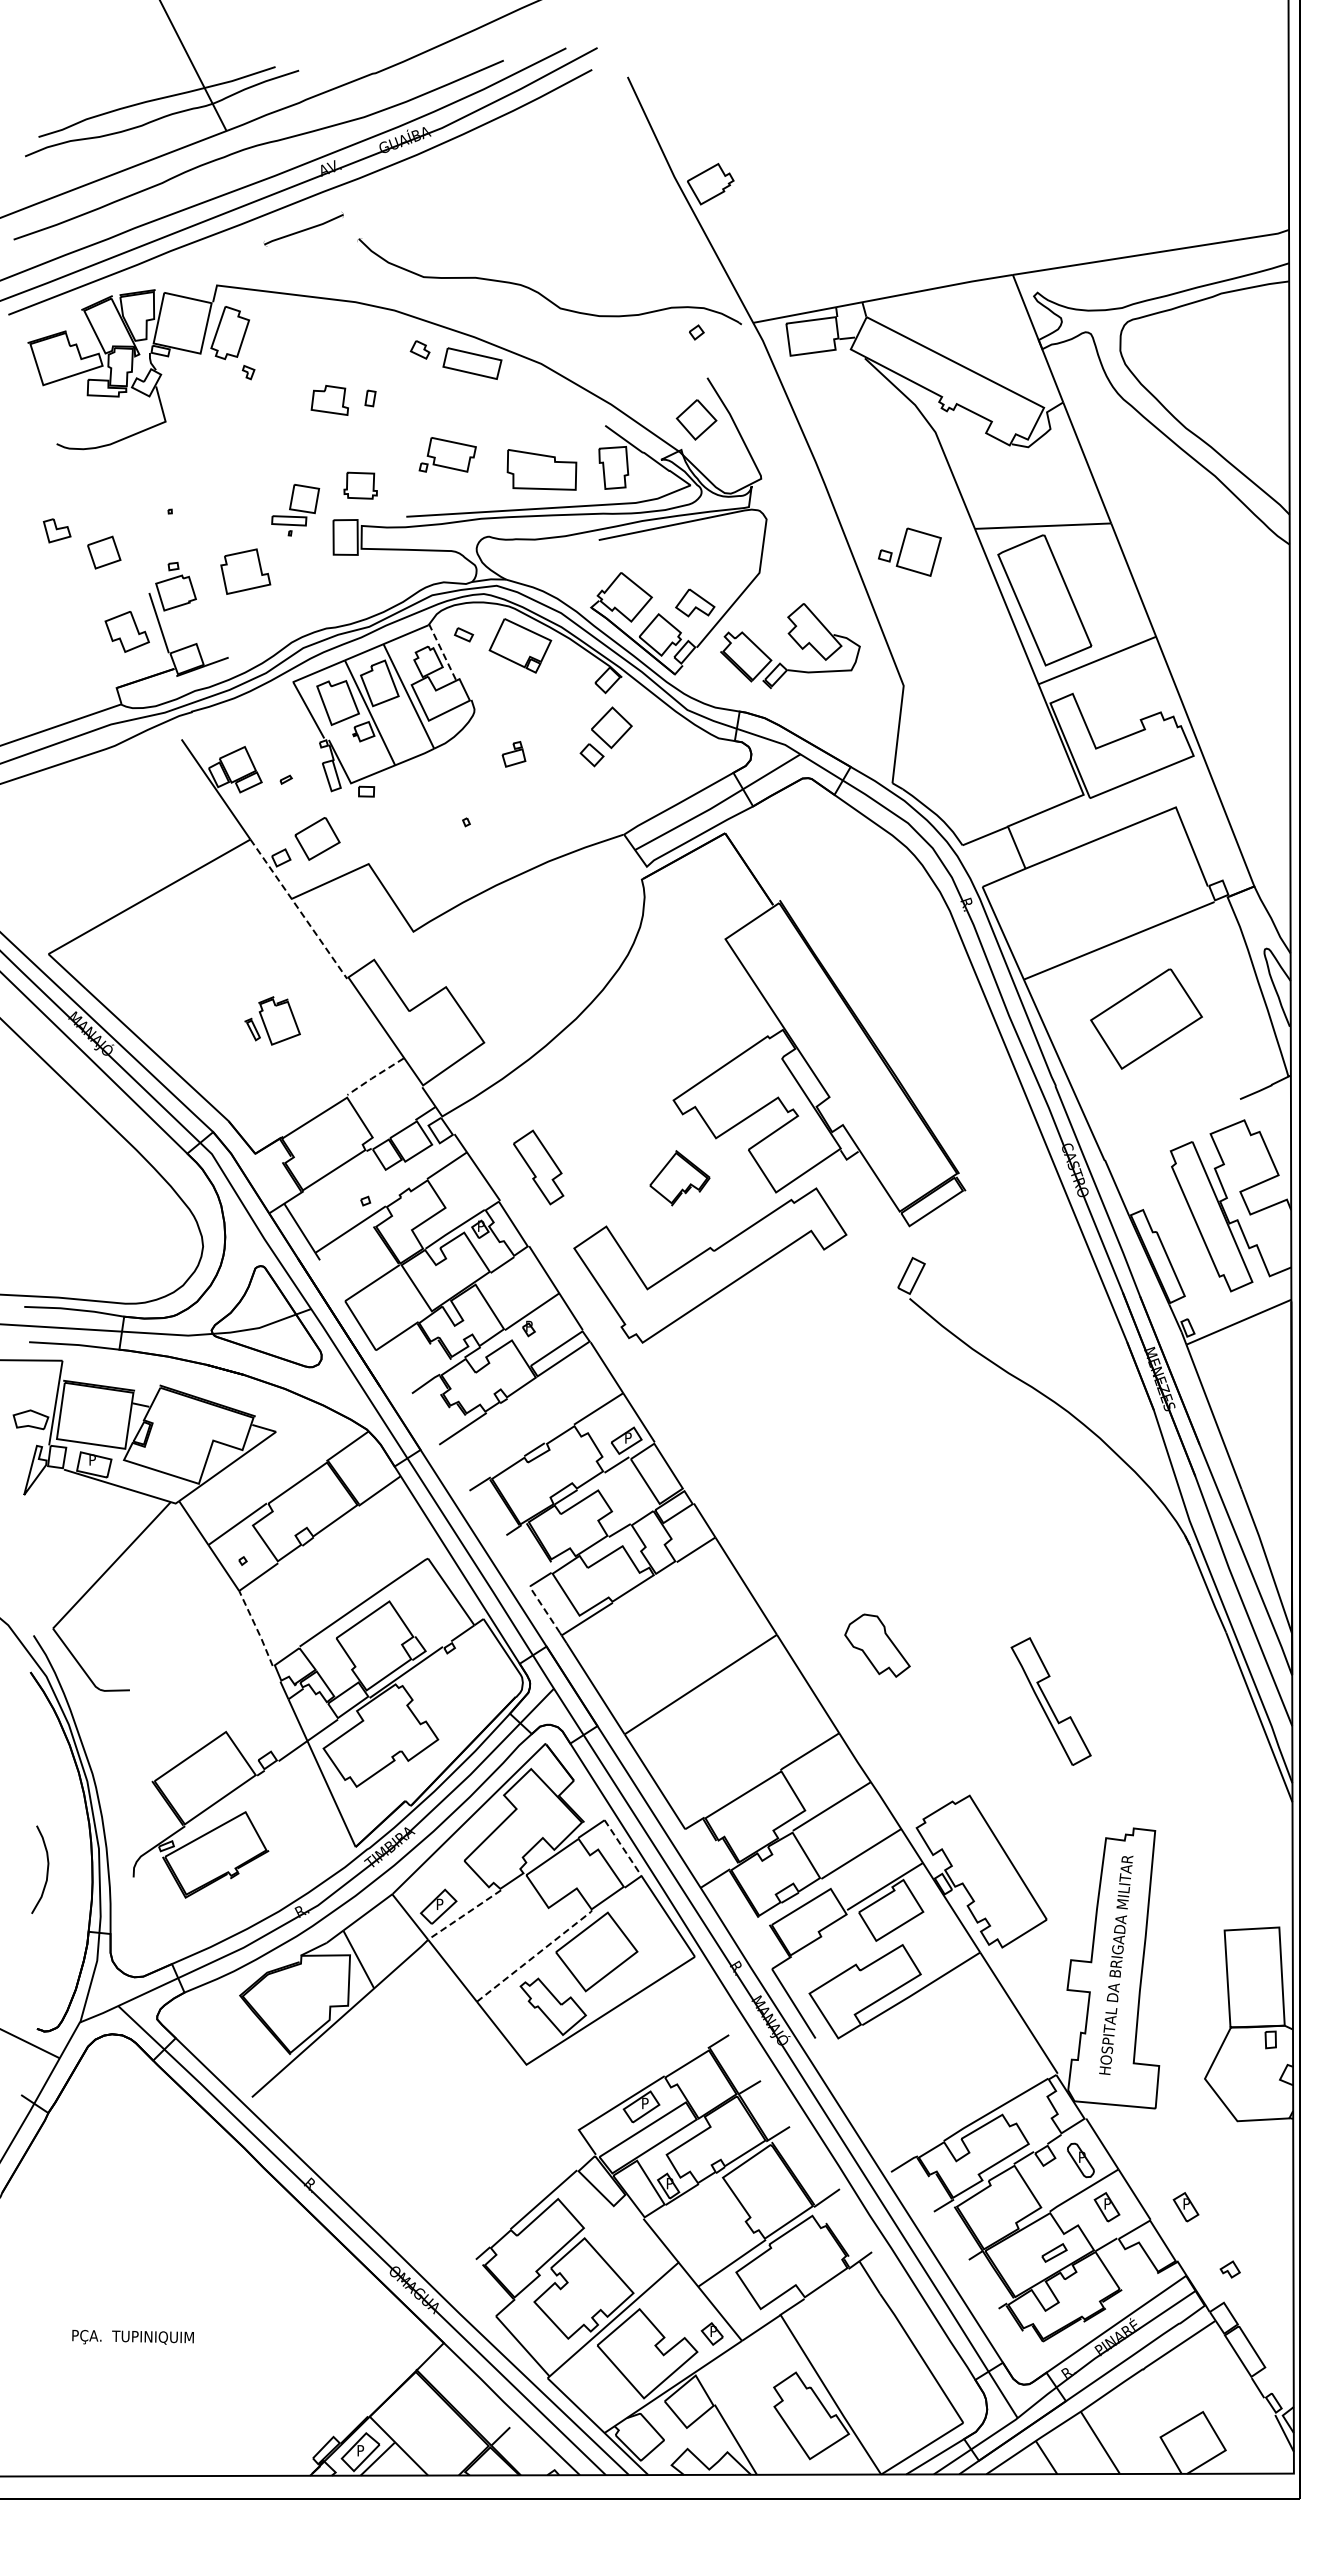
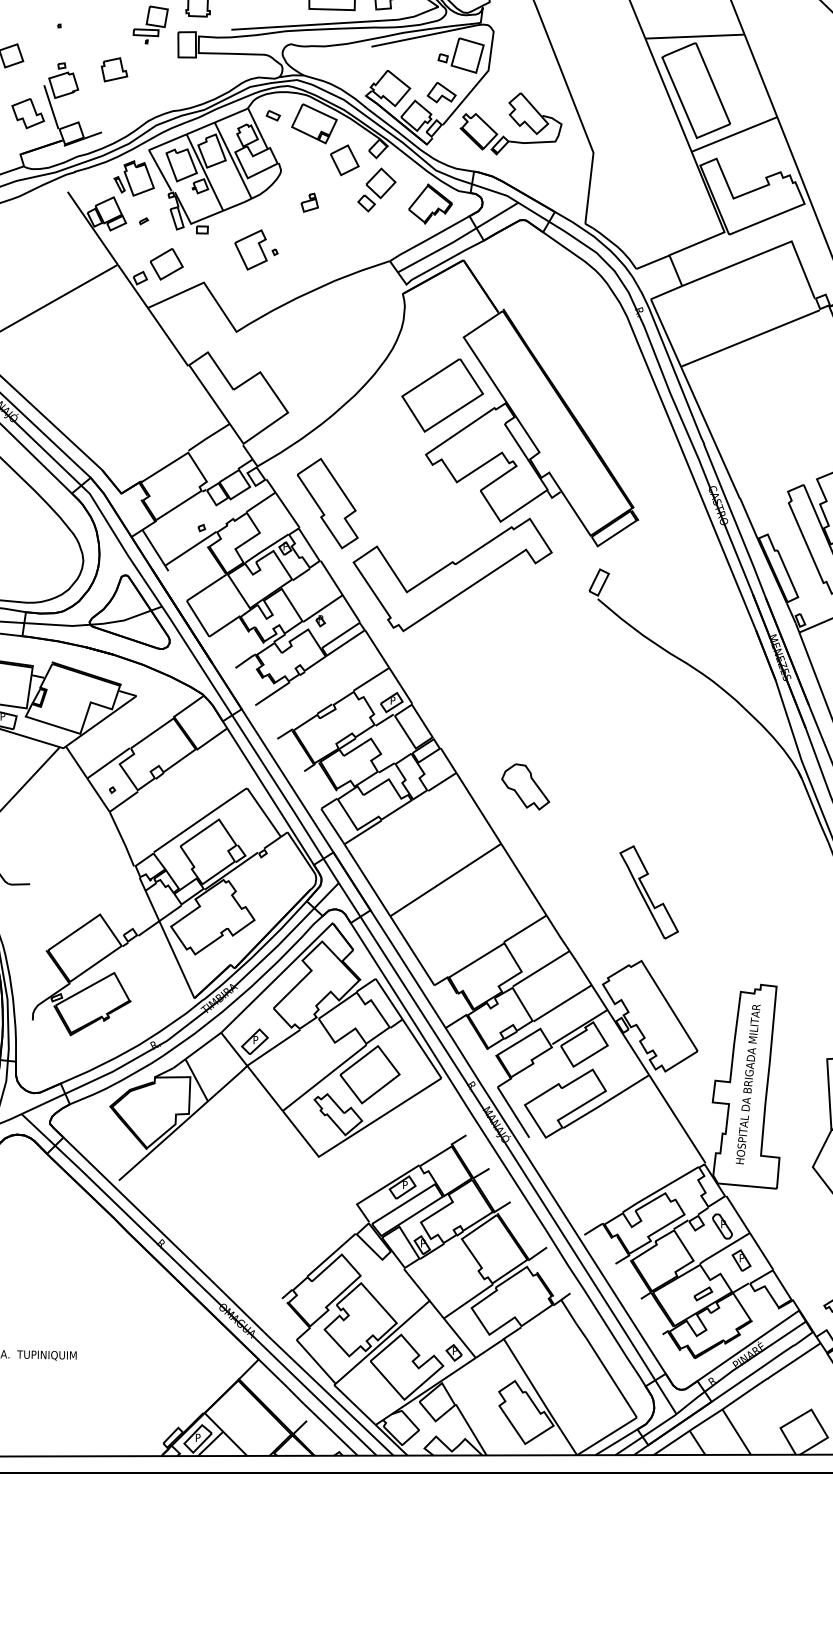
part: (909, 551) -> (460, 55), moved
part: (245, 571) -> (114, 69), size x0.71
line: (442, 652) -> (257, 128), dashed -> solid
part: (562, 695) -> (345, 159), added
part: (432, 819) -> (250, 250), added
line: (298, 909) -> (152, 315), dashed -> solid
part: (1146, 1018) -> (442, 395), moved
part: (272, 1020) -> (133, 178), moved
line: (374, 1076) -> (208, 437), dashed -> solid
part: (538, 1167) -> (327, 503), size x1.67
part: (679, 1178) -> (430, 204), moved
line: (544, 1608) -> (331, 824), dashed -> solid
line: (256, 1627) -> (122, 838), dashed -> solid
part: (877, 1645) -> (525, 786), moved
part: (1050, 1701) -> (648, 892), moved
line: (623, 1848) -> (389, 999), dashed -> solid
line: (464, 1915) -> (273, 1048), dashed -> solid
line: (535, 1955) -> (325, 1077), dashed -> solid
part: (1185, 2207) -> (798, 1260), removed

